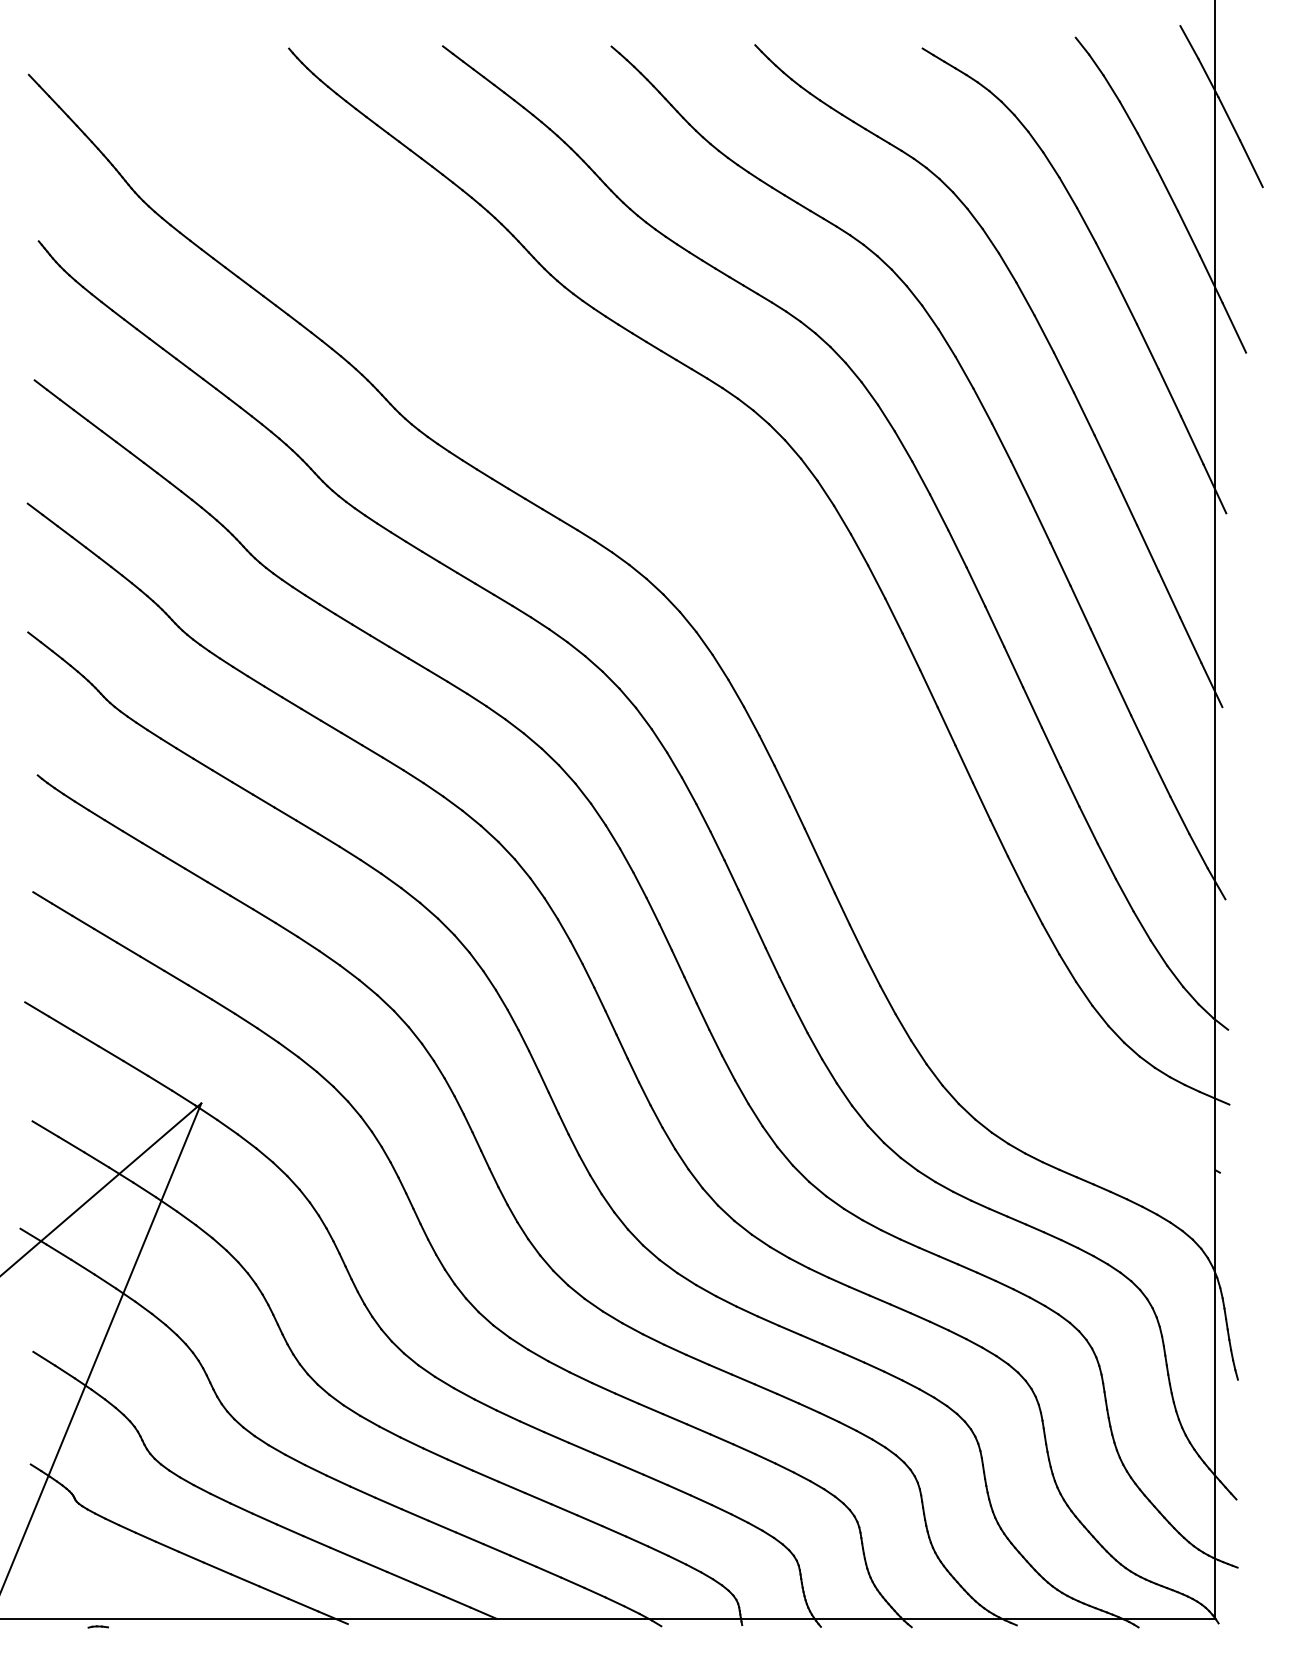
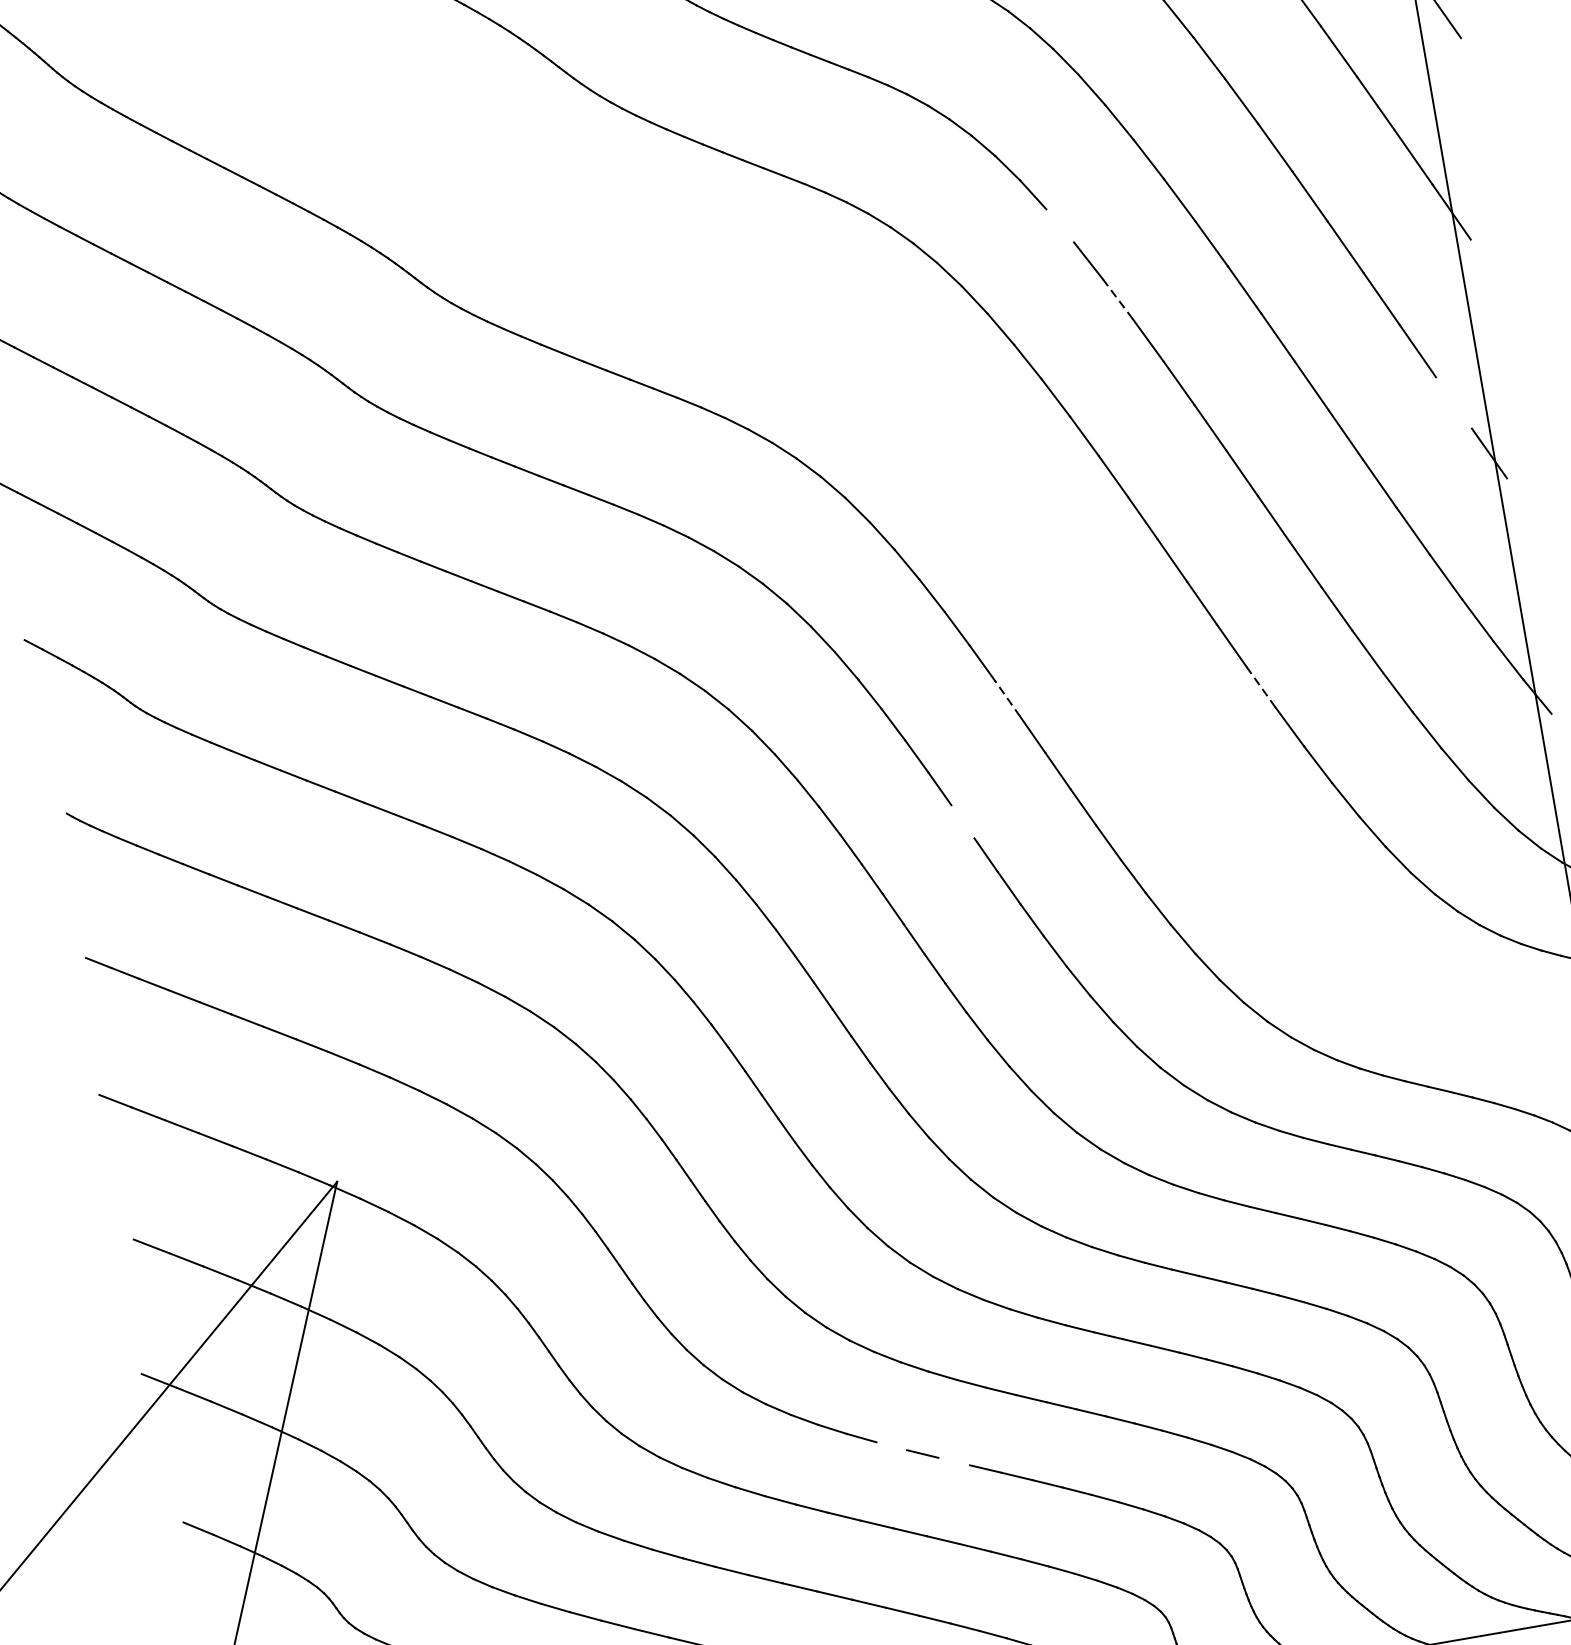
line: (903, 446) -> (1060, 226), removed
line: (939, 512) -> (1118, 299), solid -> dashed
line: (1190, 639) -> (1453, 402), removed
line: (797, 812) -> (1007, 698), solid -> dashed
line: (999, 837) -> (1261, 685), solid -> dashed
line: (745, 903) -> (963, 820), removed
line: (603, 1388) -> (891, 1446), removed
line: (650, 1408) -> (953, 1461), removed

